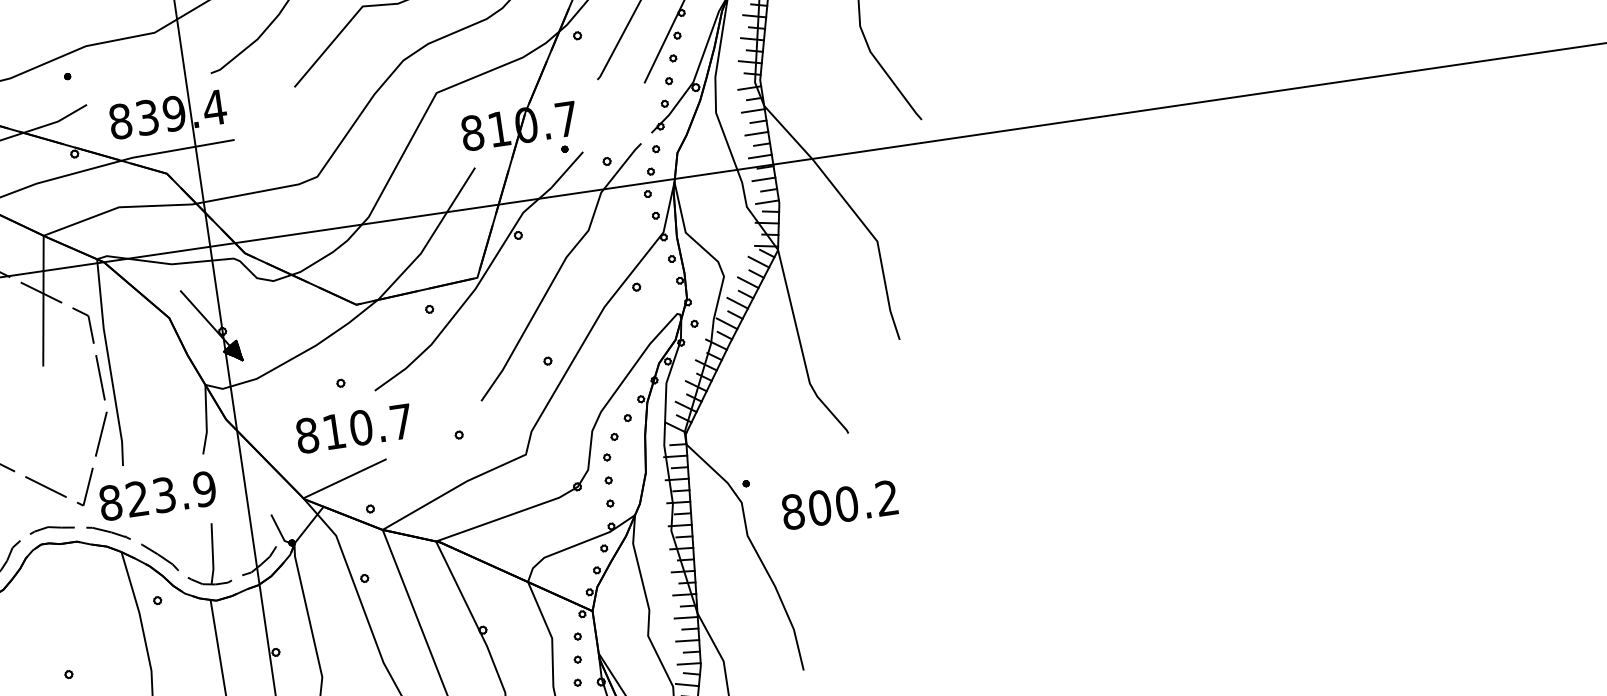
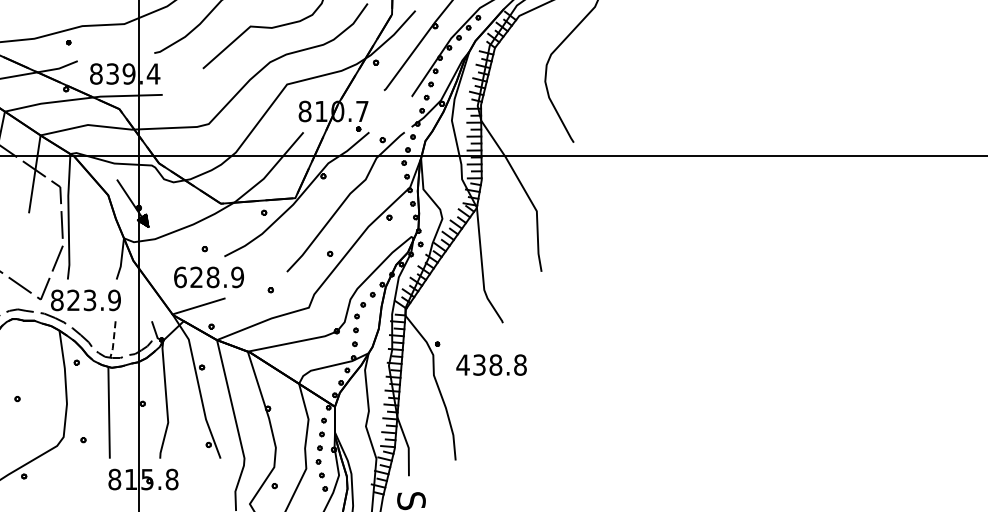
text: (355, 428) -> (209, 277), 810.7 -> 628.9
text: (839, 504) -> (491, 364), 800.2 -> 438.8
line: (212, 555) -> (113, 340), solid -> dashed

